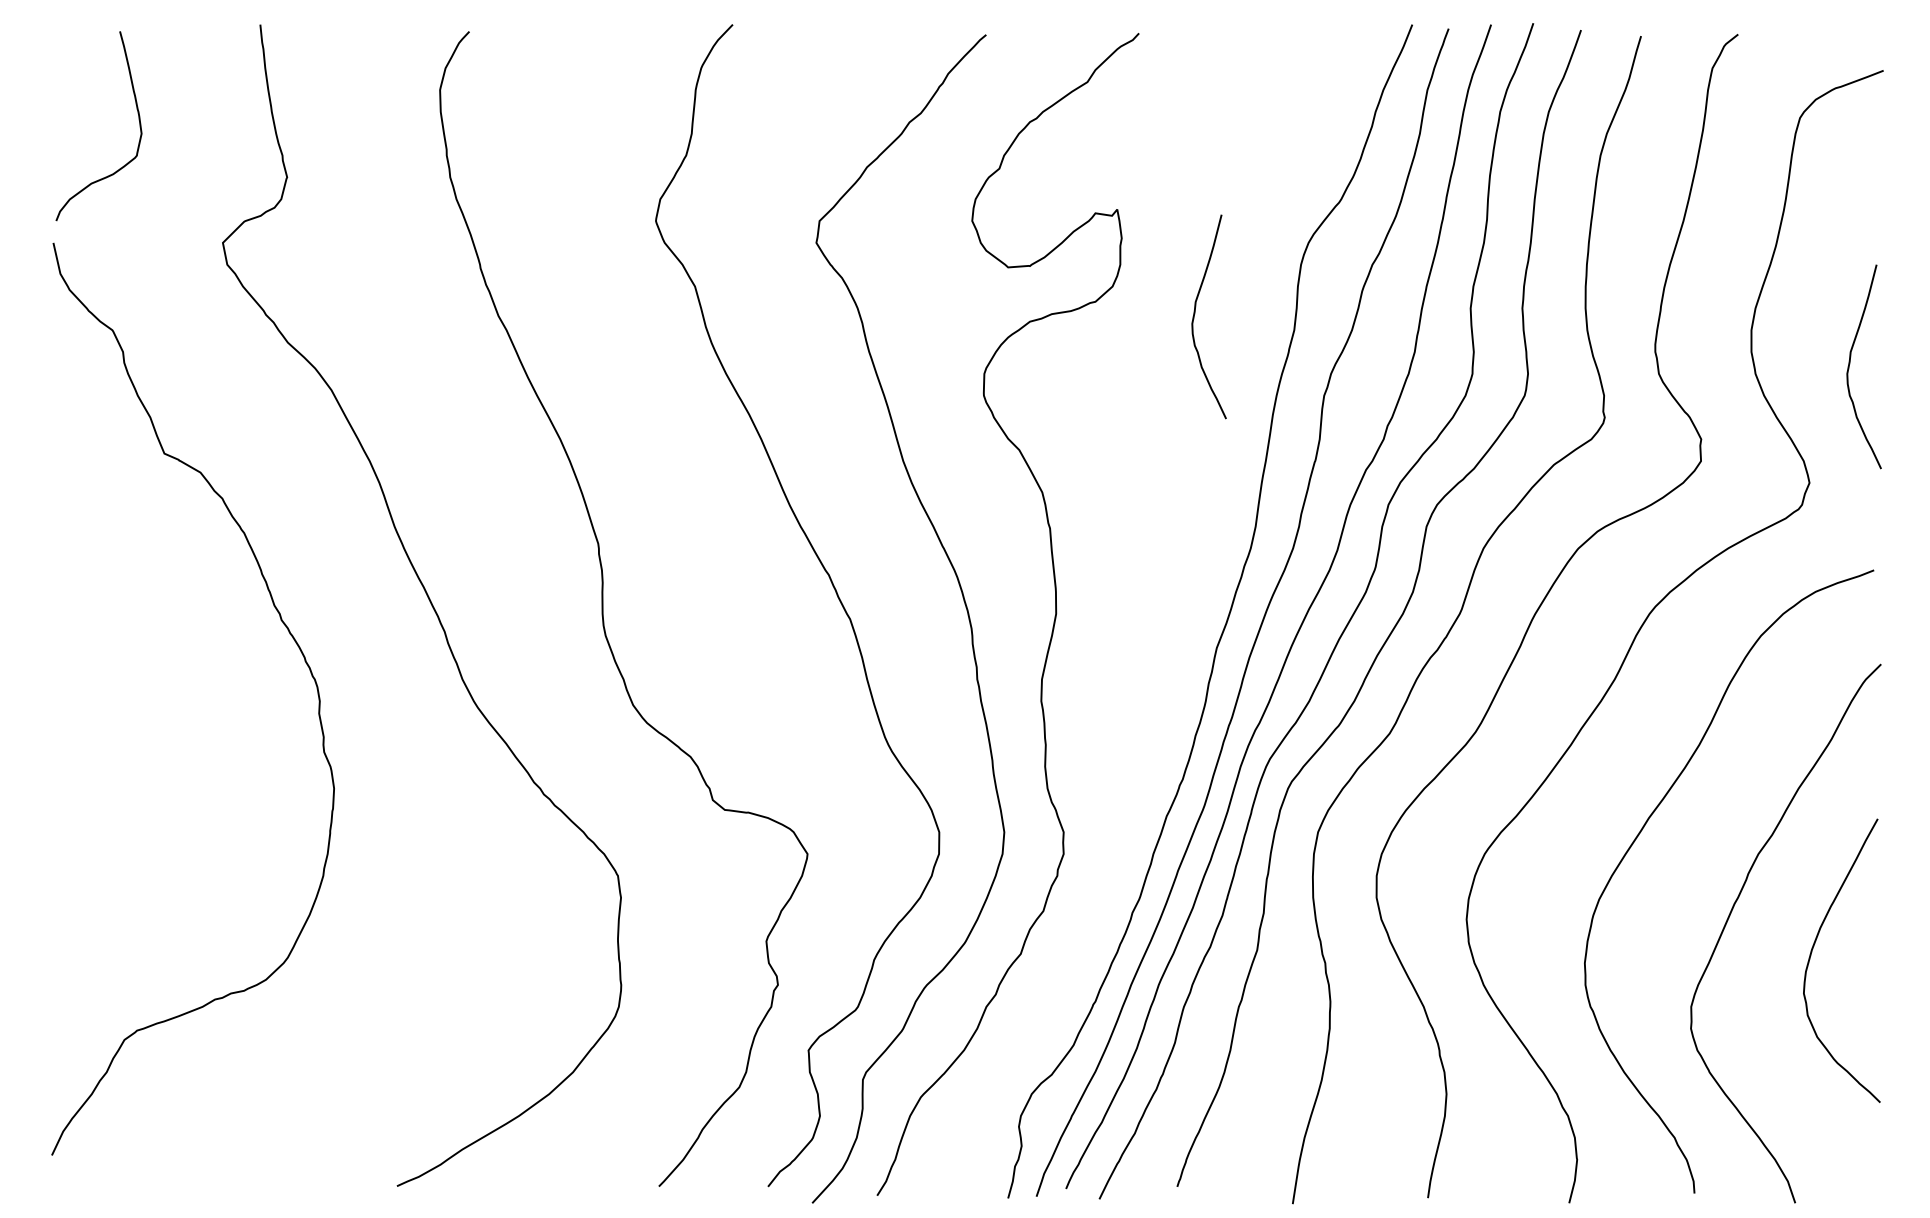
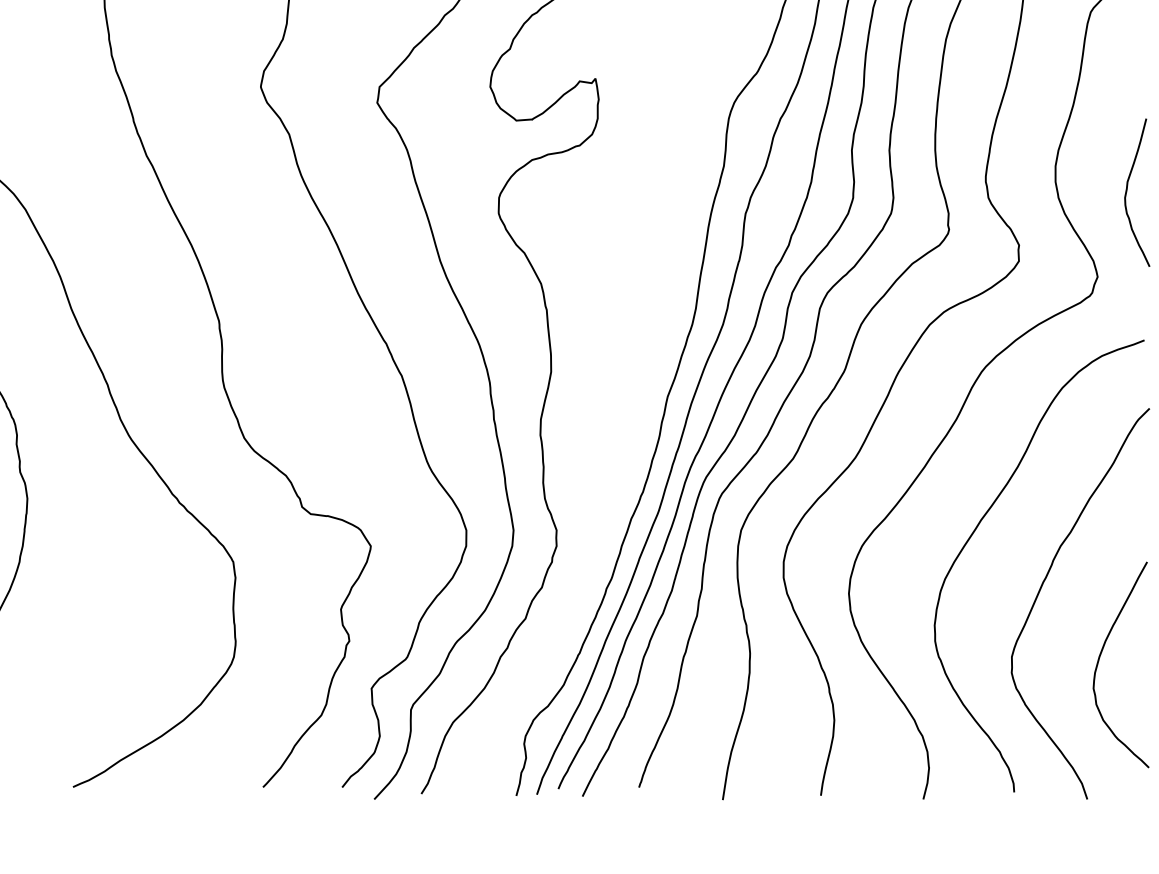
curve: (1195, 314) -> (652, 154), removed
curve: (1813, 949) -> (1100, 656), moved

